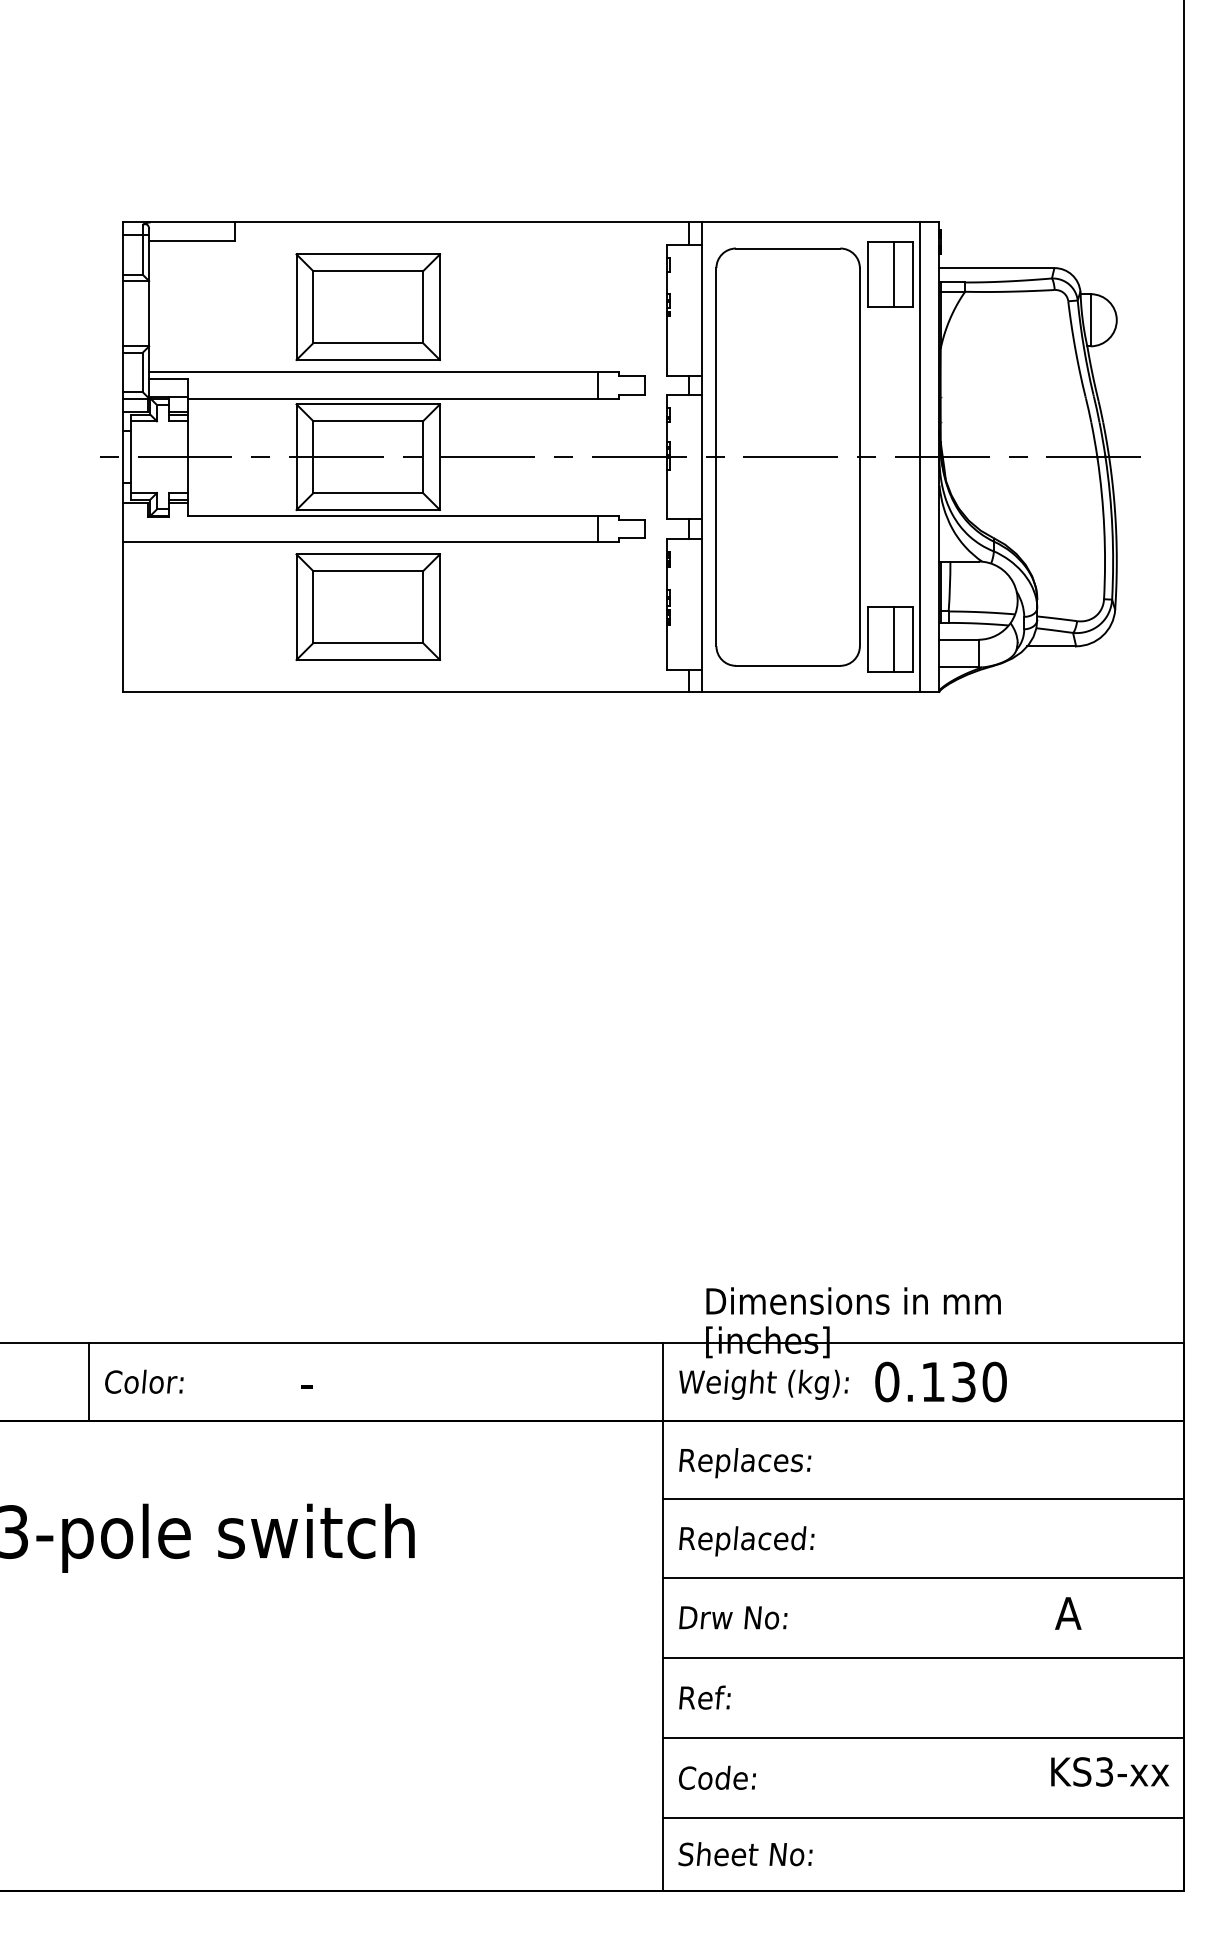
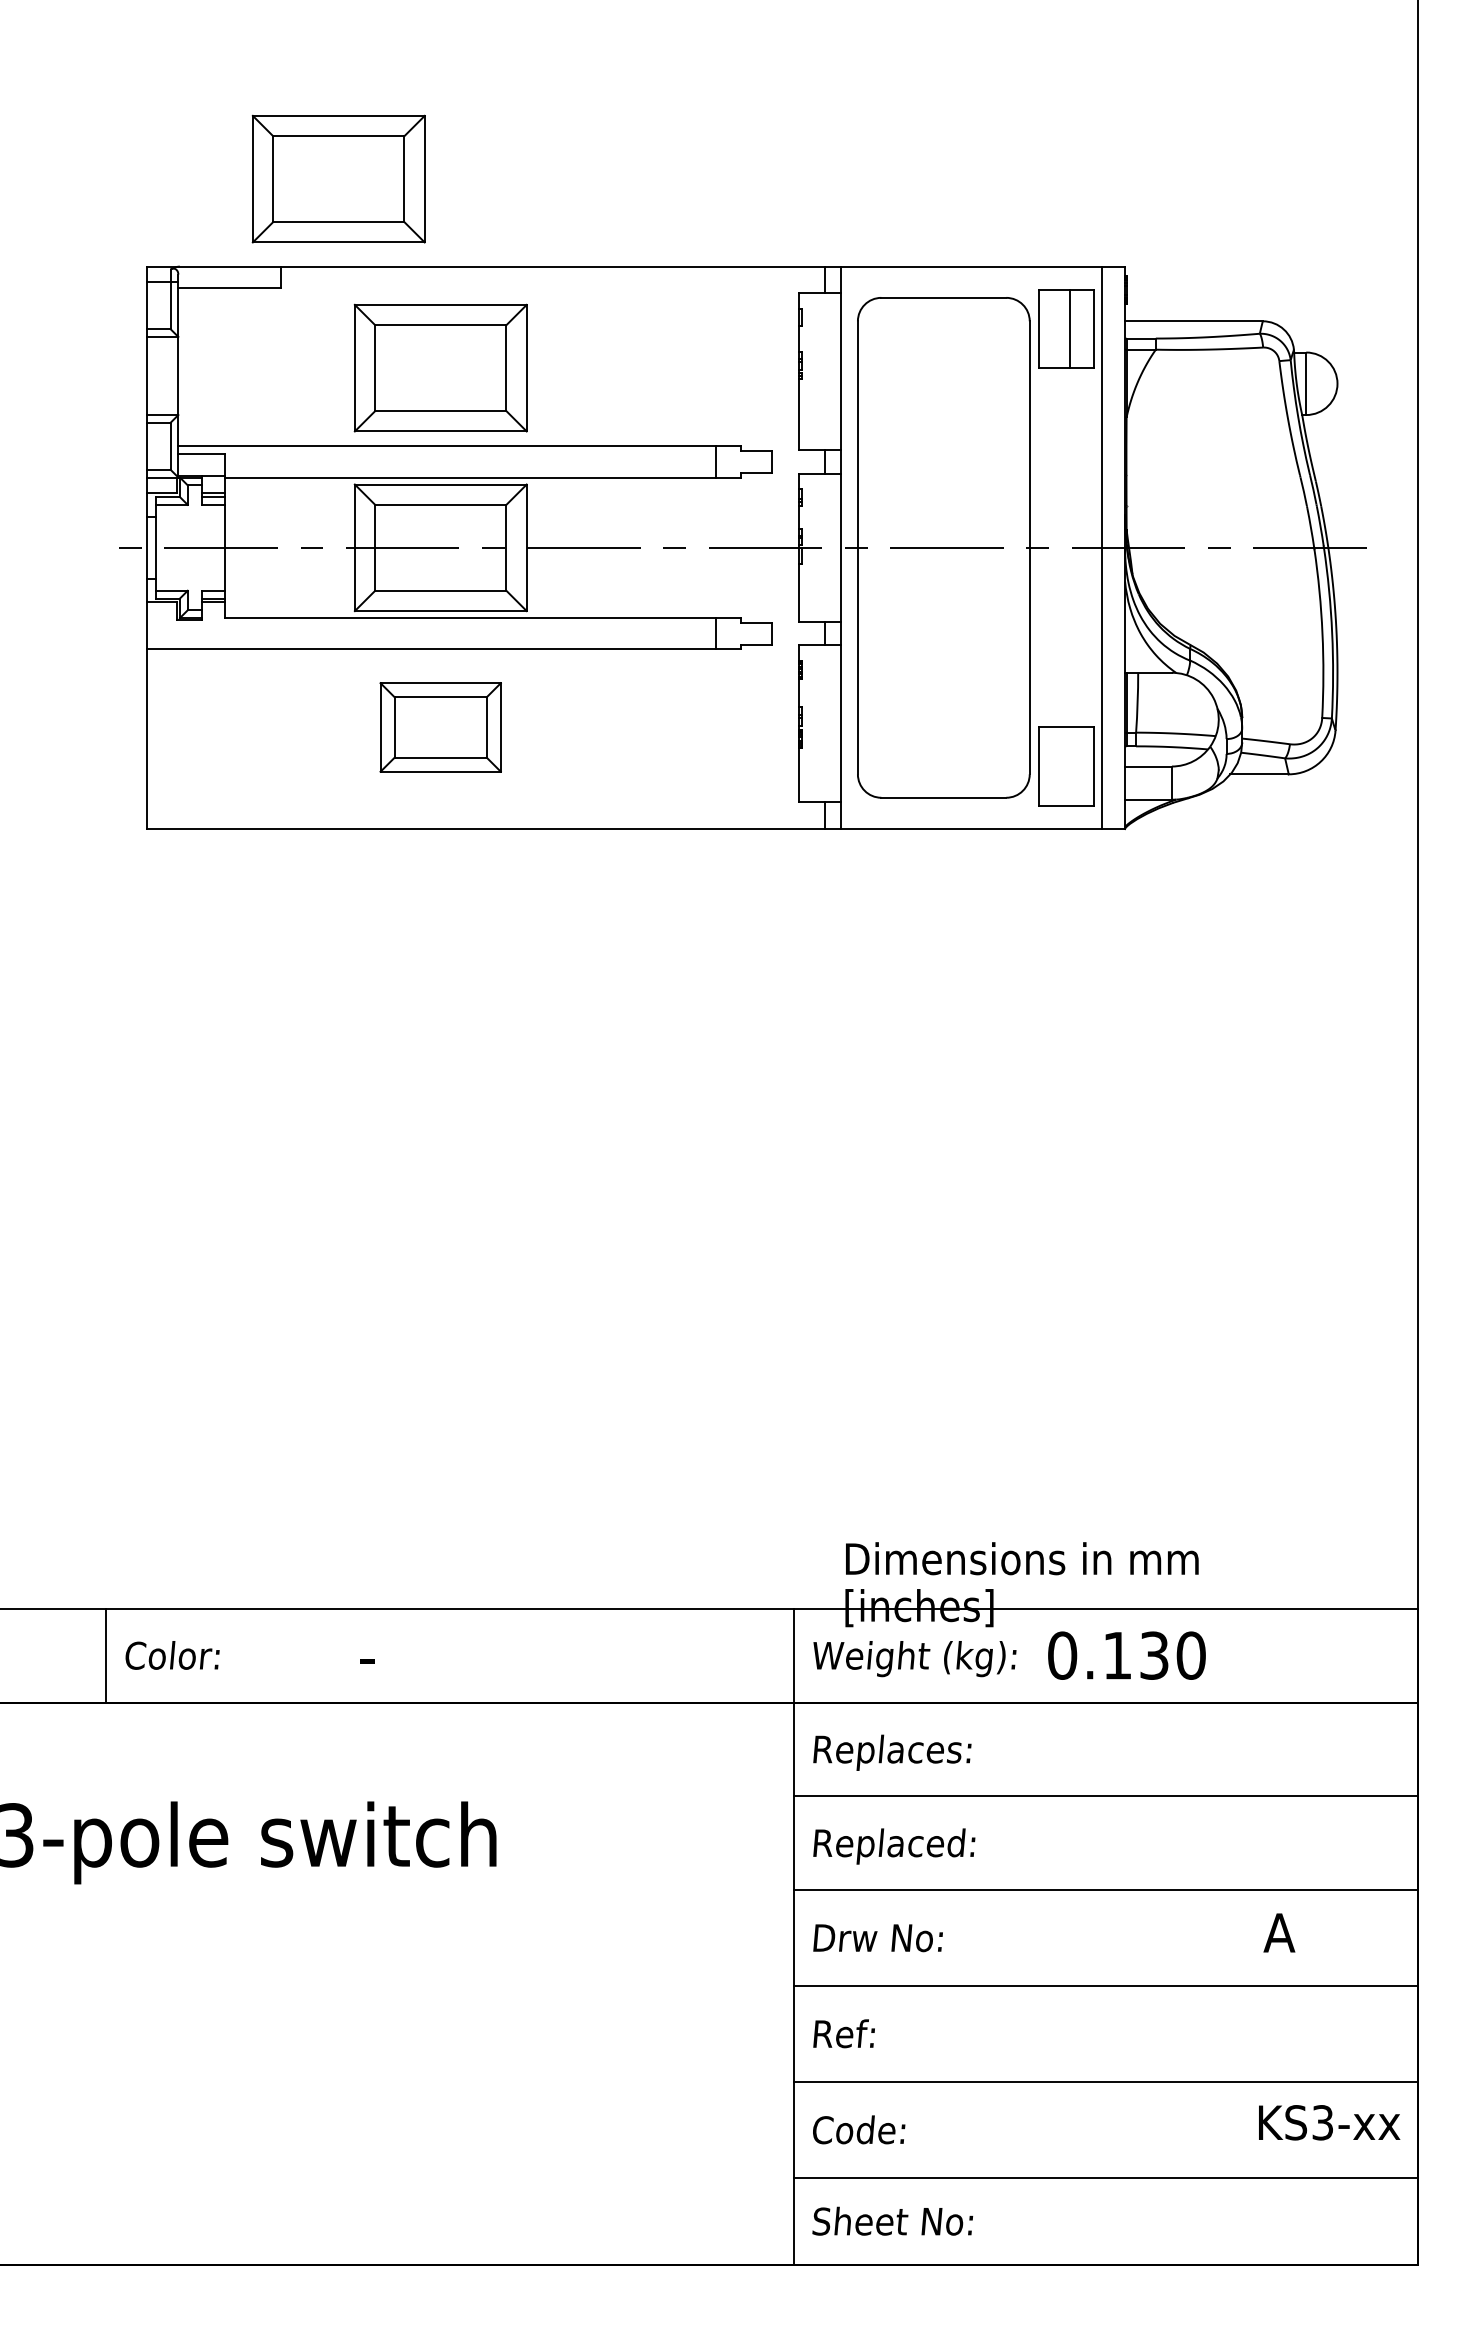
part: (282, 148) -> (338, 178), added
part: (367, 607) -> (440, 727), size x0.7
line: (893, 639) -> (1070, 766), removed

